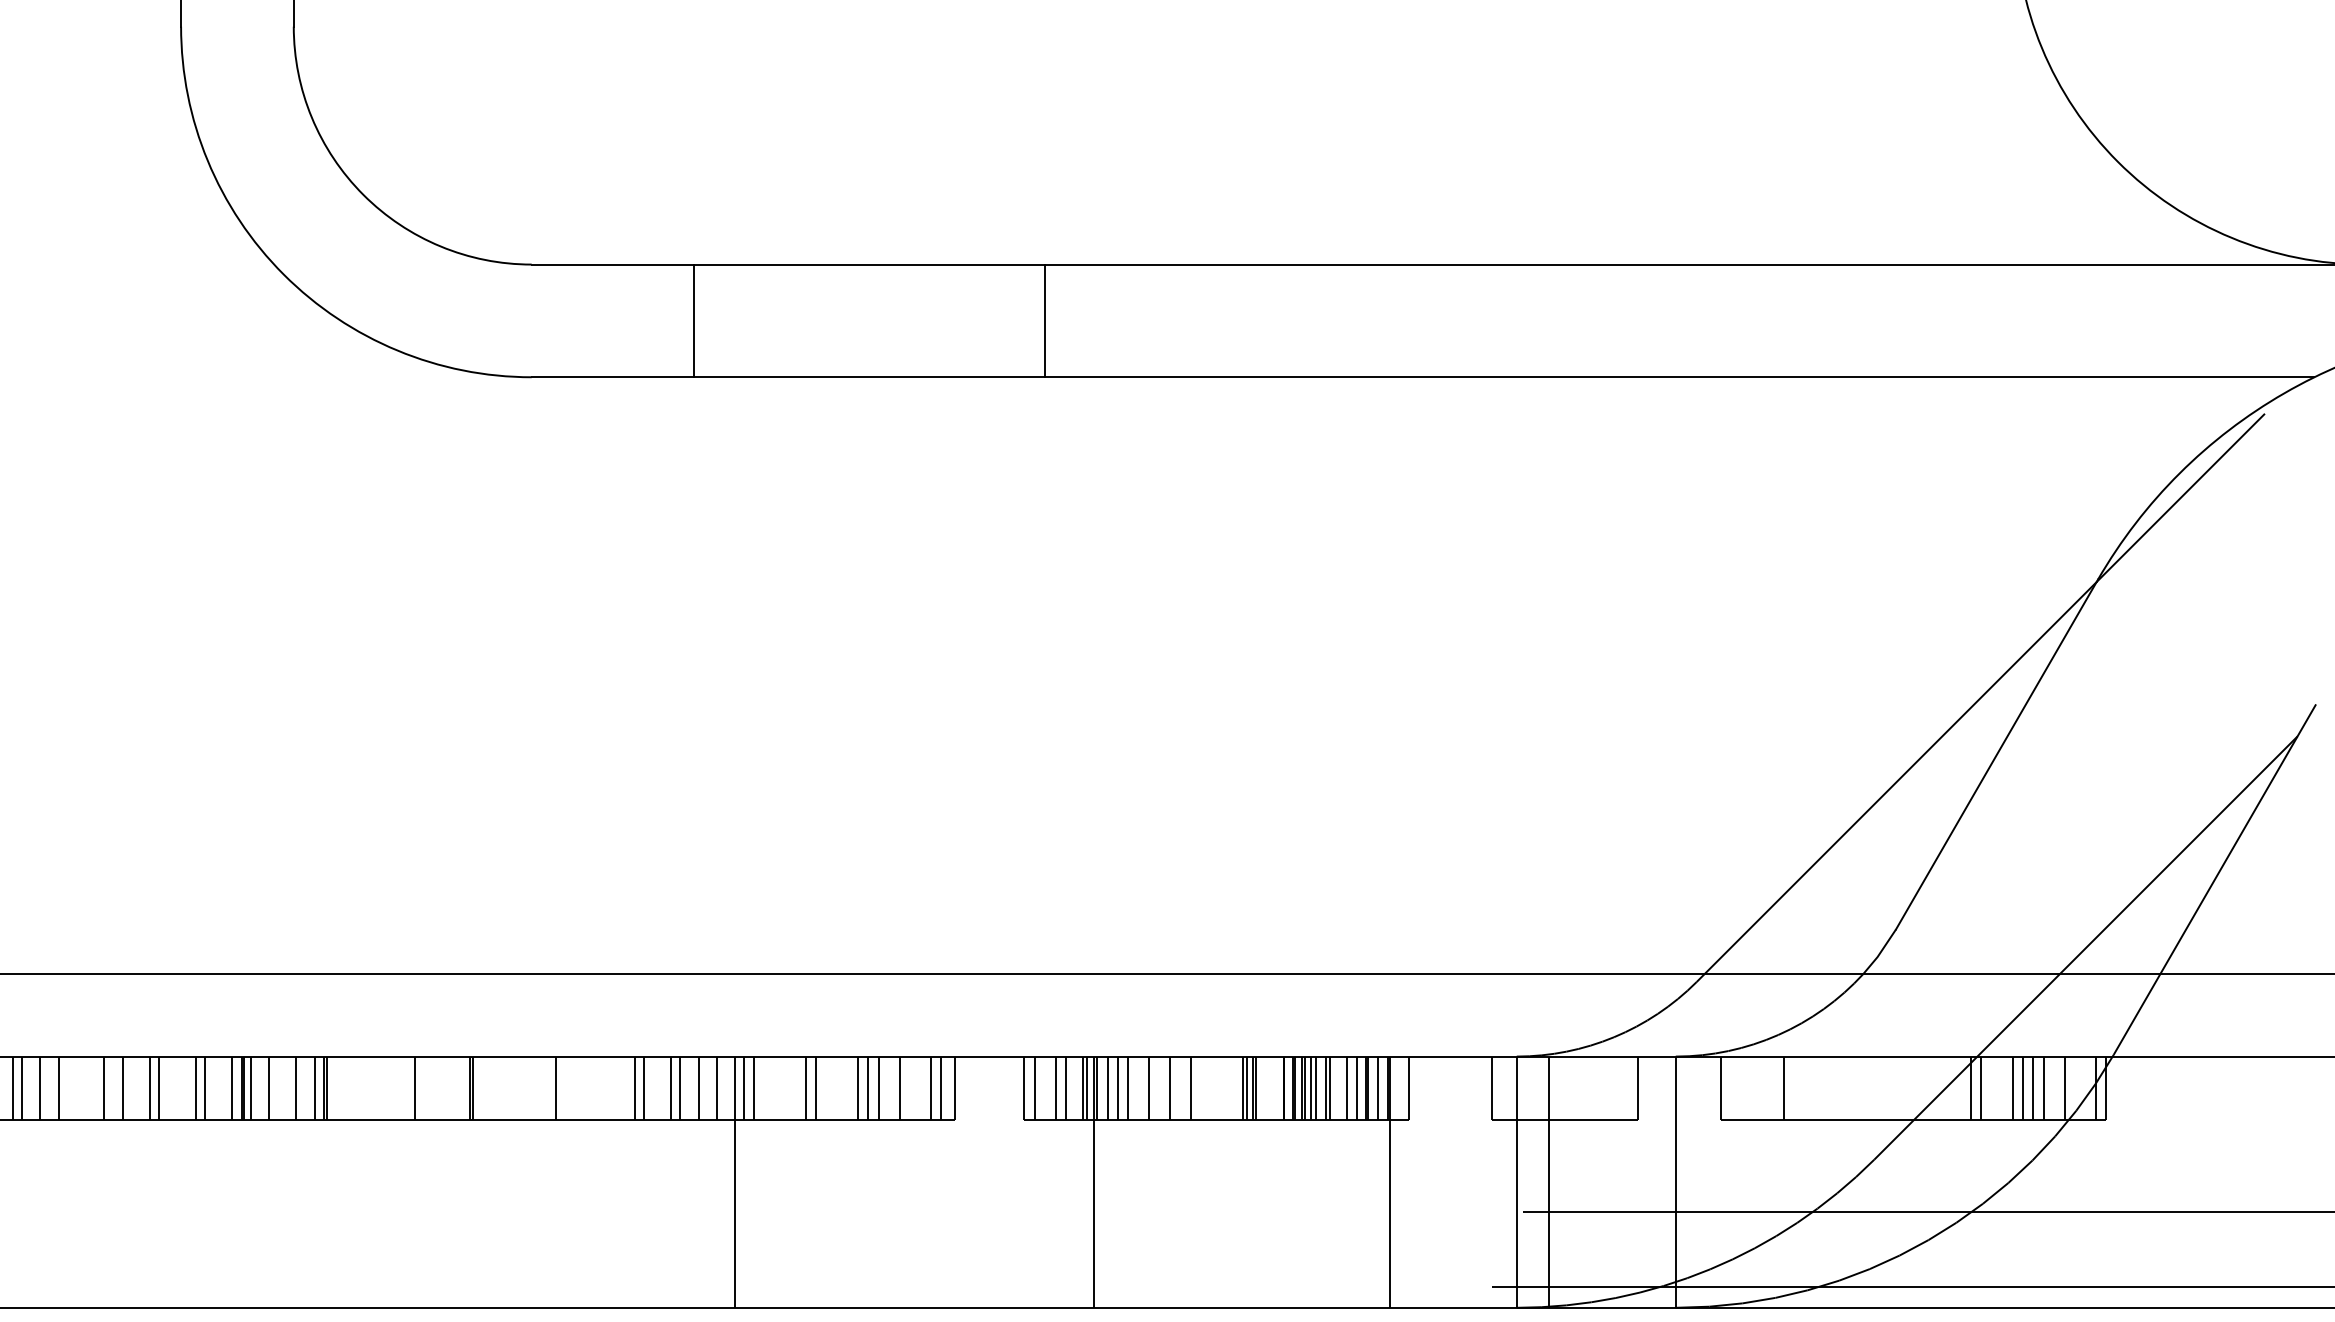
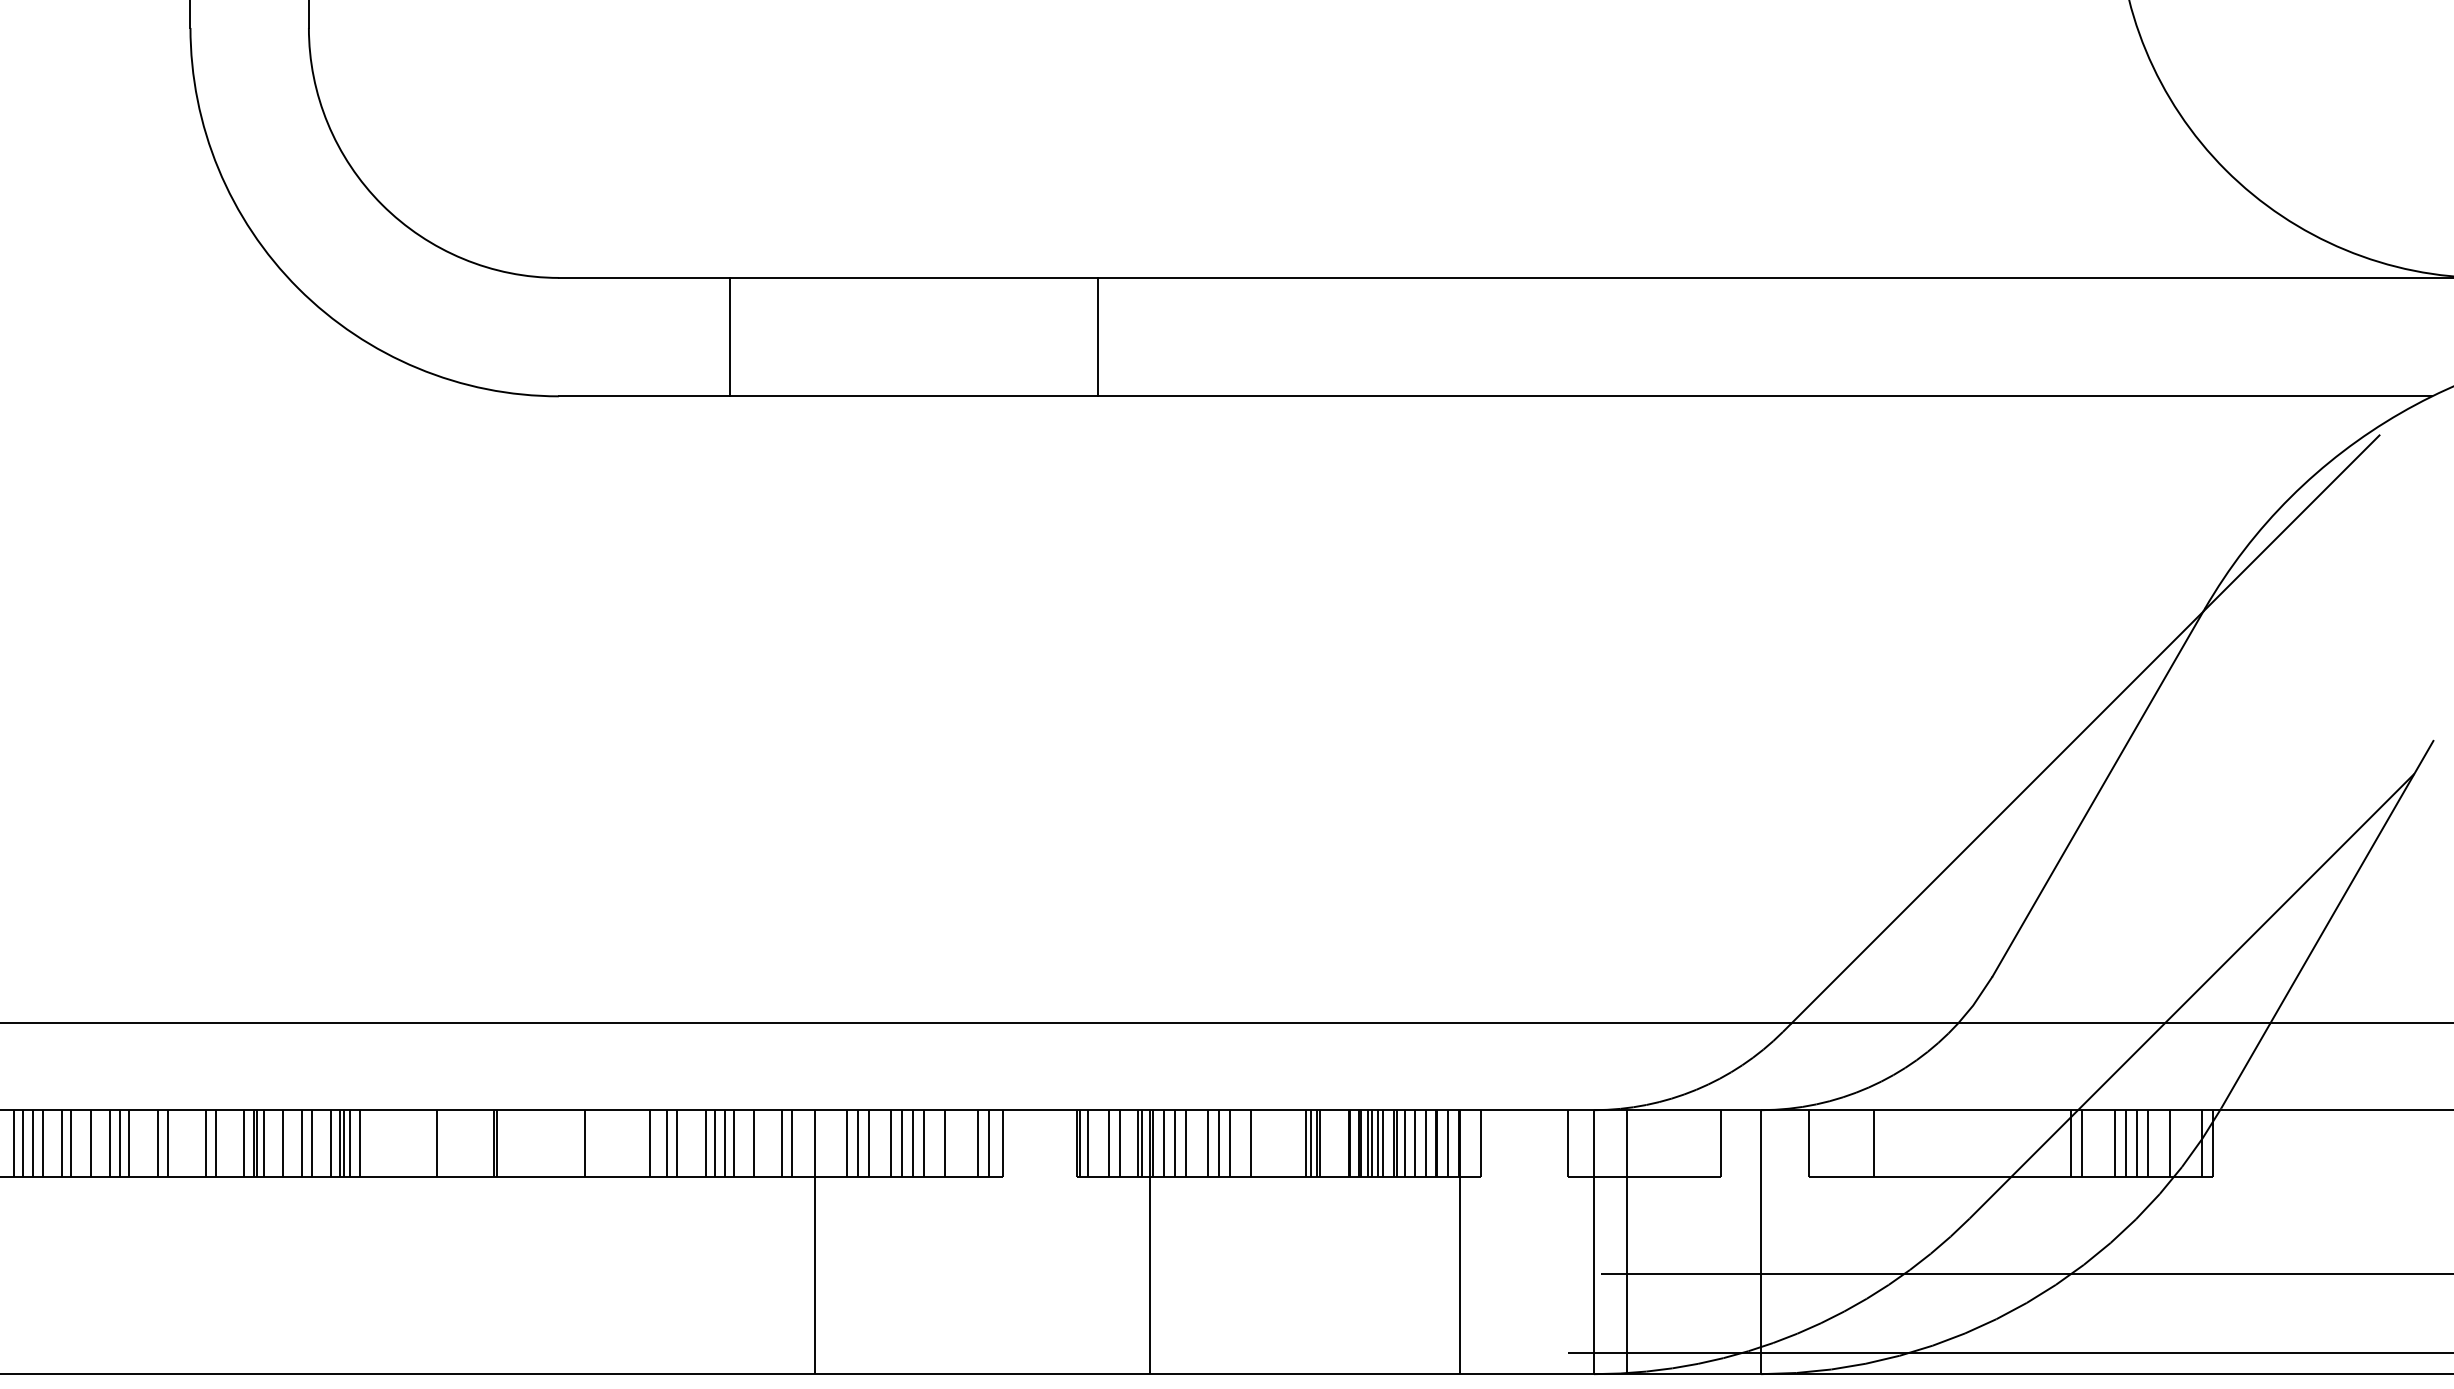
line: (31, 1088) -> (33, 1143), added
line: (67, 1088) -> (71, 1143), added
line: (86, 1088) -> (91, 1143), added
line: (113, 1088) -> (119, 1143), added
line: (287, 1088) -> (302, 1143), added
line: (332, 1088) -> (349, 1143), added
line: (342, 1088) -> (360, 1143), added
line: (618, 1088) -> (650, 1143), added
line: (689, 1088) -> (724, 1143), added
line: (826, 1088) -> (868, 1143), added
line: (847, 1088) -> (890, 1143), added
line: (1027, 1088) -> (1079, 1143), added
line: (1159, 1088) -> (1218, 1143), added
line: (1336, 1088) -> (1404, 1143), added
line: (734, 1181) -> (815, 1241), moved

